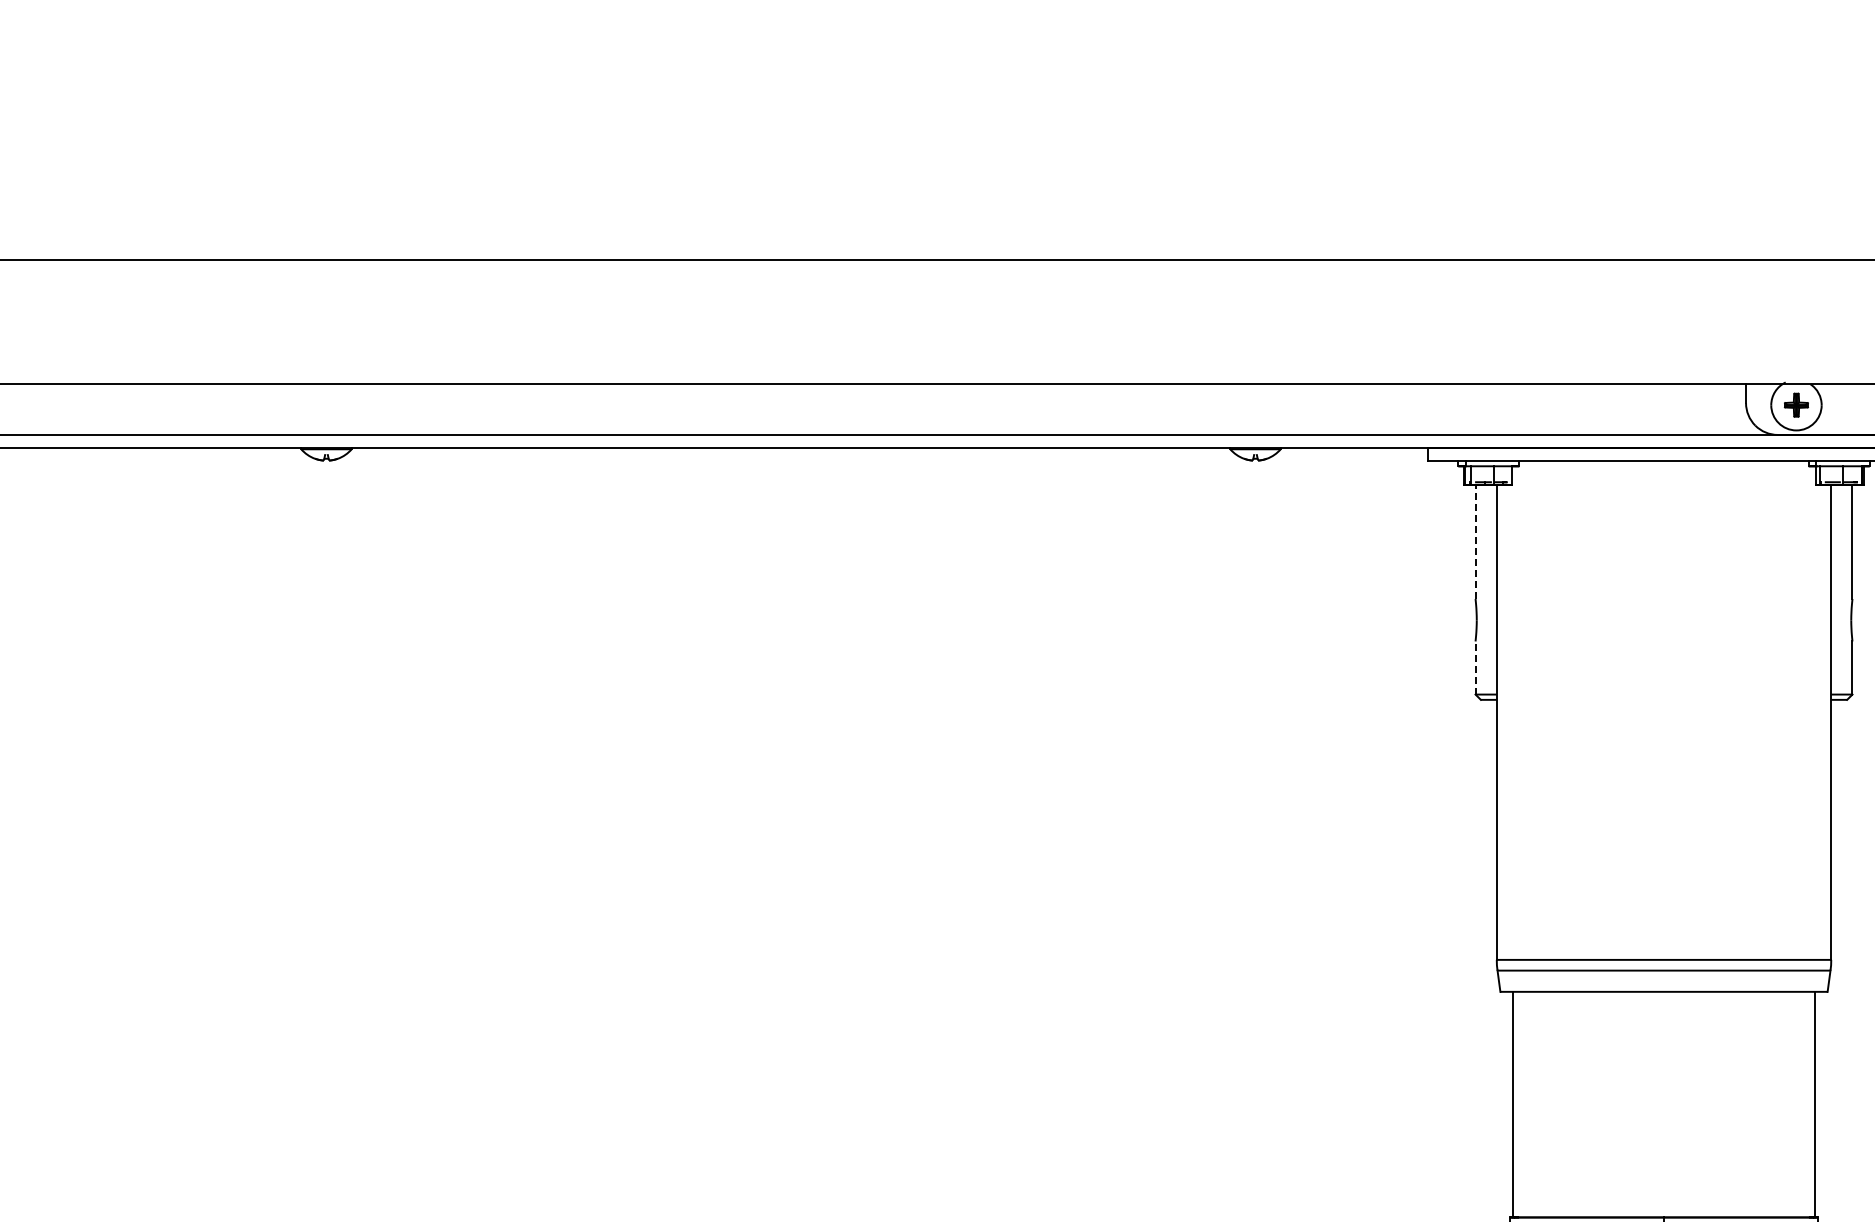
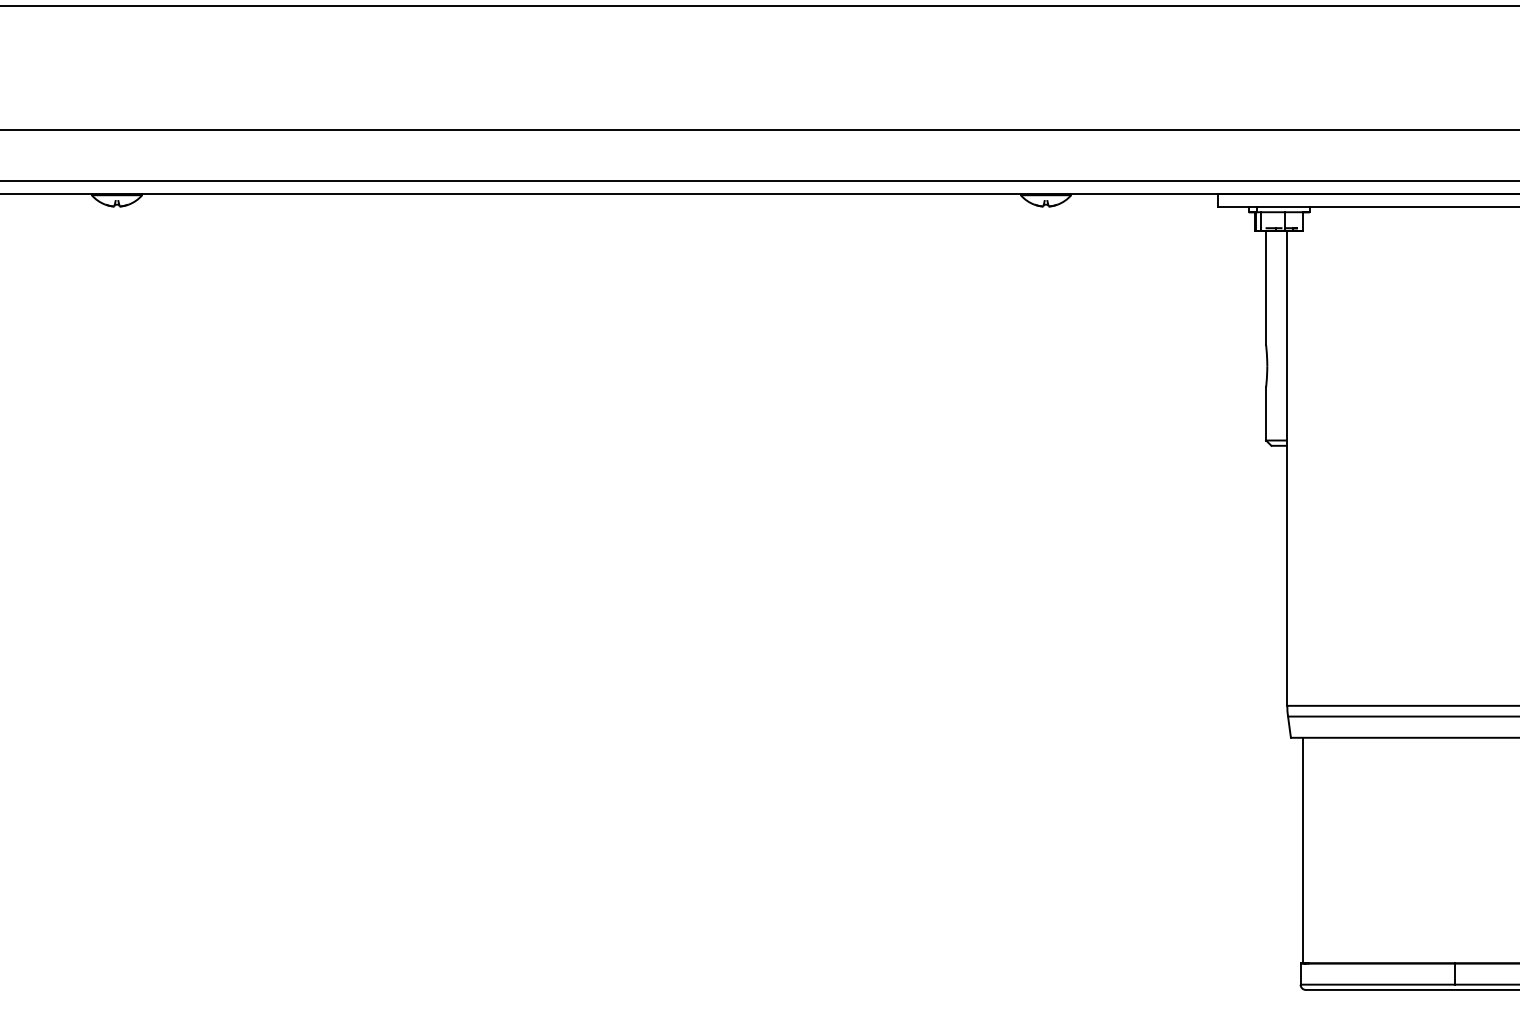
line: (1475, 541) -> (1266, 287), dashed -> solid
line: (1475, 668) -> (1266, 414), dashed -> solid

